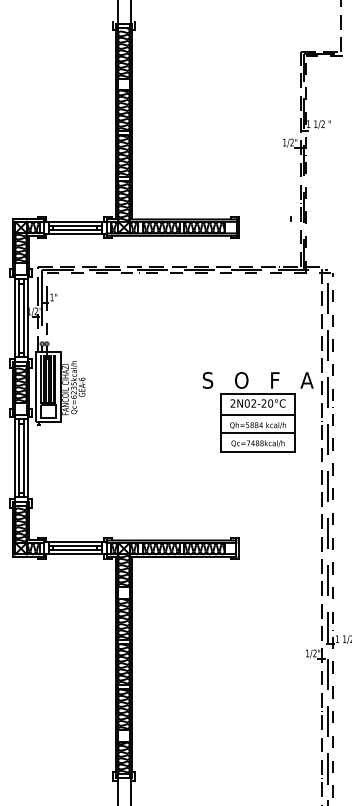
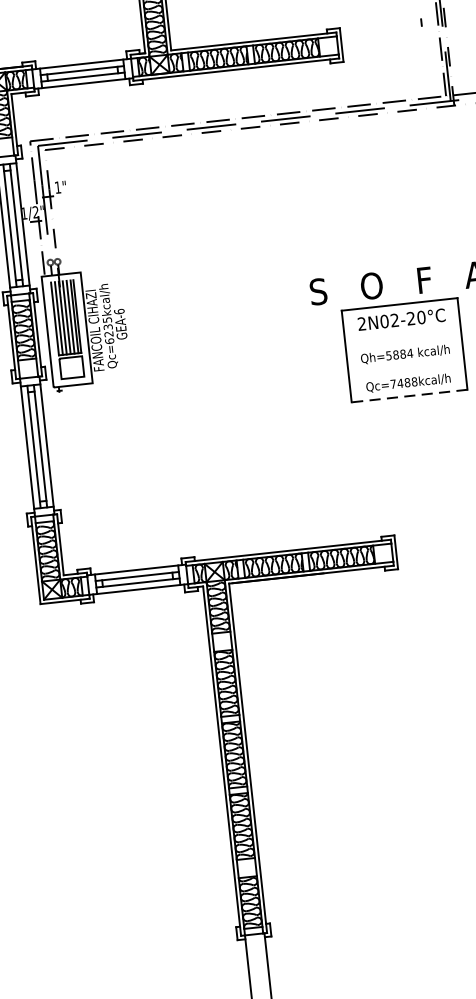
line: (257, 415) -> (402, 338), removed
line: (257, 433) -> (405, 367), removed
line: (257, 451) -> (408, 395), solid -> dashed

